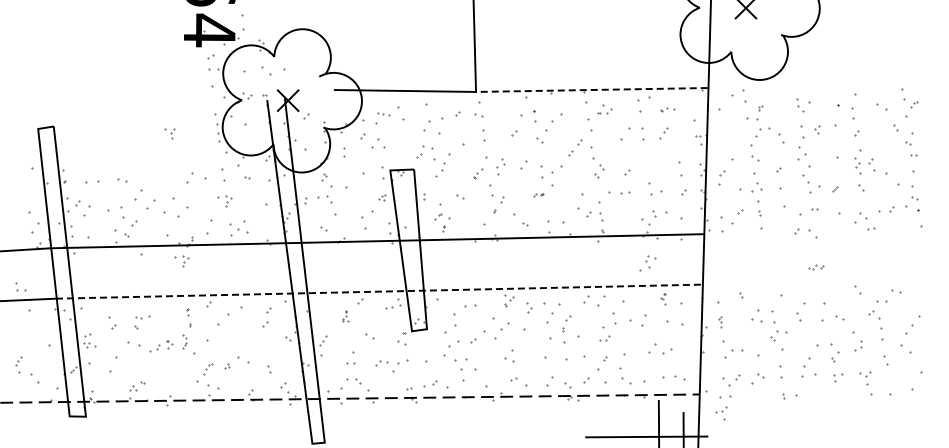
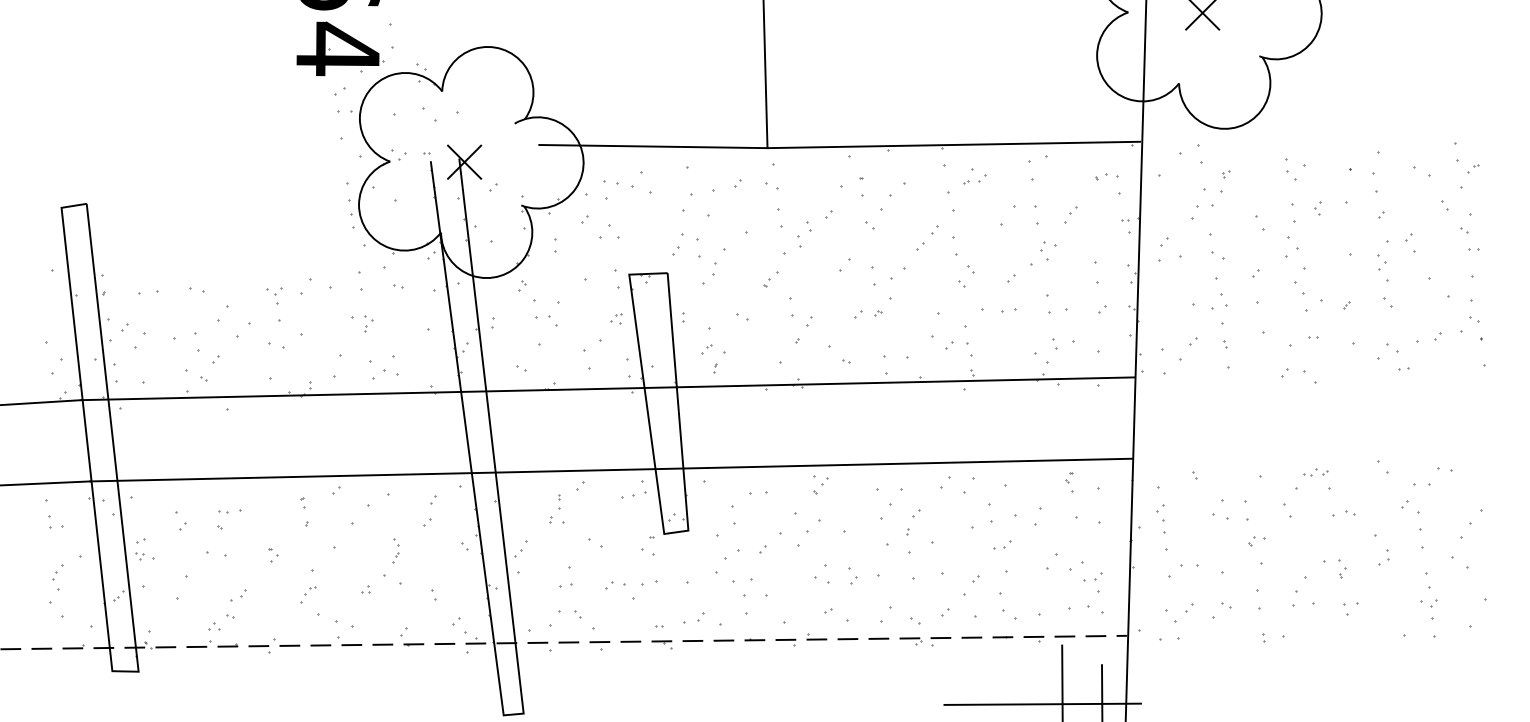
line: (591, 90) -> (953, 145), dashed -> solid
part: (667, 109) -> (1106, 176), moved
part: (383, 114) -> (618, 184), size x1.67
part: (762, 132) -> (1201, 211), moved
part: (169, 133) -> (273, 295), moved
part: (871, 164) -> (1409, 242), moved
part: (500, 166) -> (803, 234), moved
part: (721, 177) -> (1163, 248), moved
part: (538, 195) -> (868, 315), size x1.67
part: (324, 199) -> (545, 321), moved
part: (171, 214) -> (276, 345), size x0.62
part: (181, 261) -> (292, 421), removed
part: (647, 263) -> (1043, 253), moved
part: (816, 267) -> (1316, 473), moved
part: (20, 286) -> (55, 521), moved
line: (379, 291) -> (611, 469), dashed -> solid
part: (529, 307) -> (853, 576), moved
part: (345, 315) -> (557, 508), size x1.67
part: (833, 318) -> (1343, 513), size x0.62
part: (720, 321) -> (1161, 518), size x1.67
part: (779, 335) -> (1256, 540), size x0.62
part: (604, 338) -> (1001, 545), moved
part: (184, 341) -> (395, 550), moved
part: (154, 348) -> (237, 595), moved
part: (828, 352) -> (1335, 568), size x0.62
part: (18, 364) -> (57, 577), moved
part: (208, 369) -> (308, 595), moved
part: (865, 378) -> (1429, 610), moved
part: (721, 413) -> (1093, 582), moved

